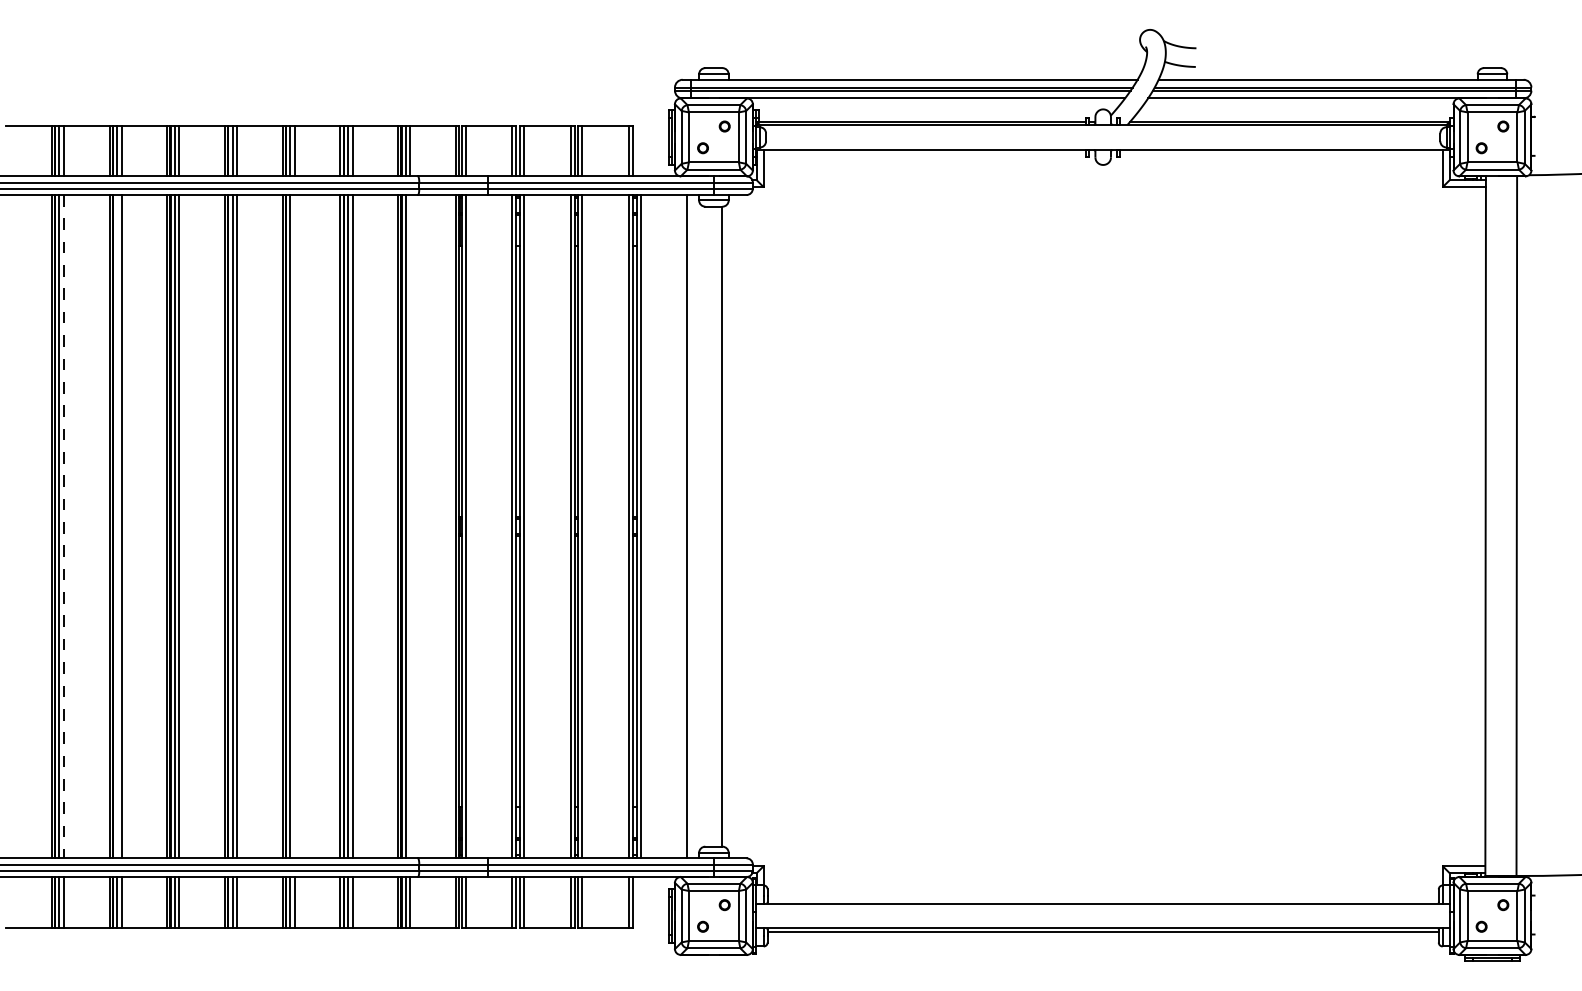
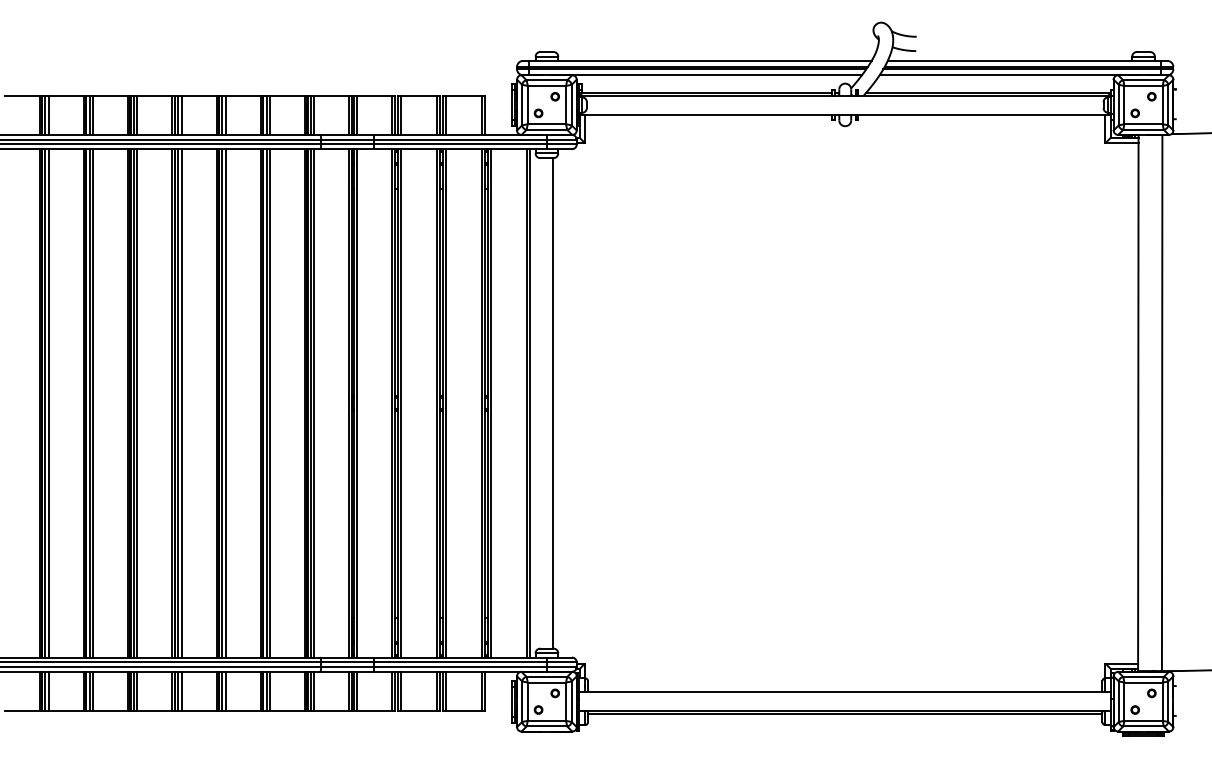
line: (63, 526) -> (48, 403), dashed -> solid
line: (117, 526) -> (89, 403), added
line: (294, 526) -> (225, 403), added
line: (410, 526) -> (314, 403), added
line: (691, 526) -> (529, 403), added

